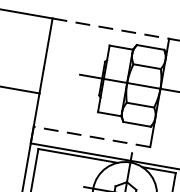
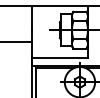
line: (109, 28) -> (59, 6), dashed -> solid
line: (90, 137) -> (59, 58), dashed -> solid

